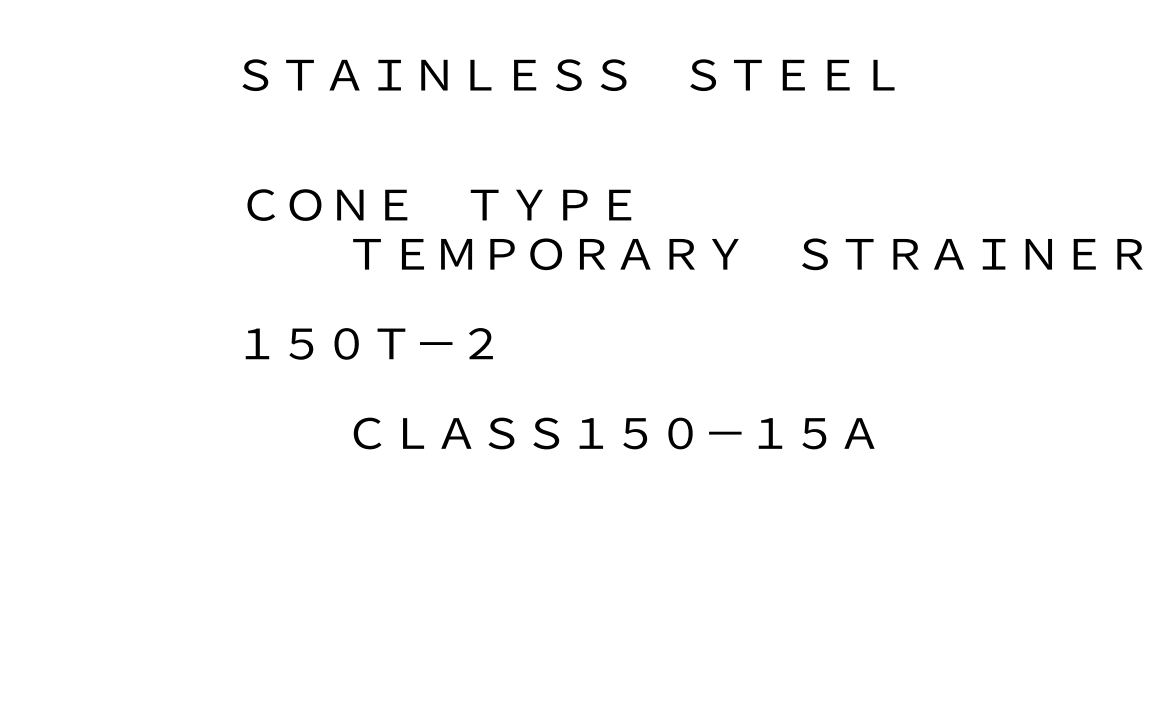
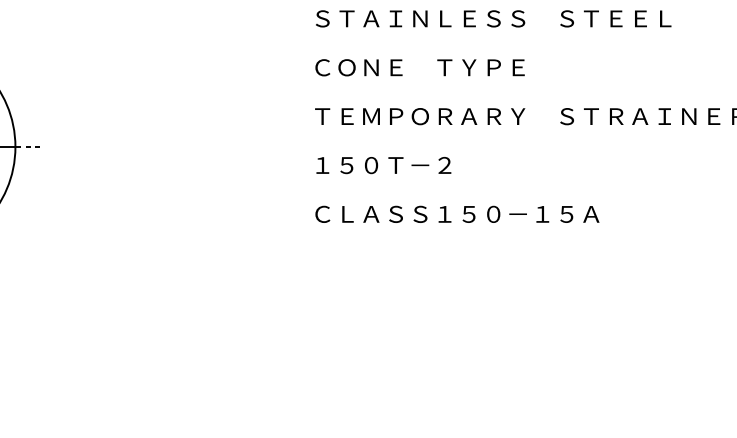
text: (568, 74) -> (493, 18), moved
text: (438, 204) -> (419, 67), moved
text: (368, 343) -> (383, 165), moved

